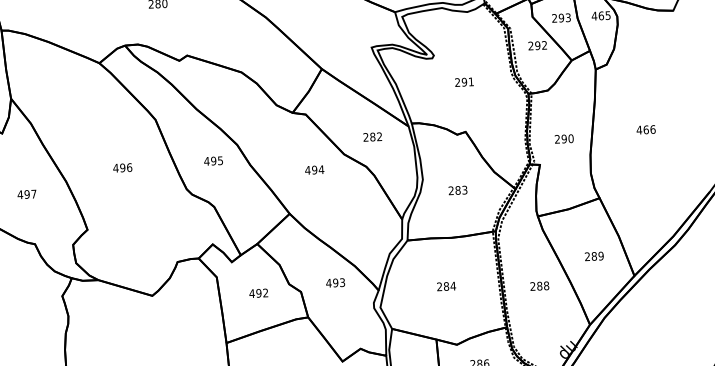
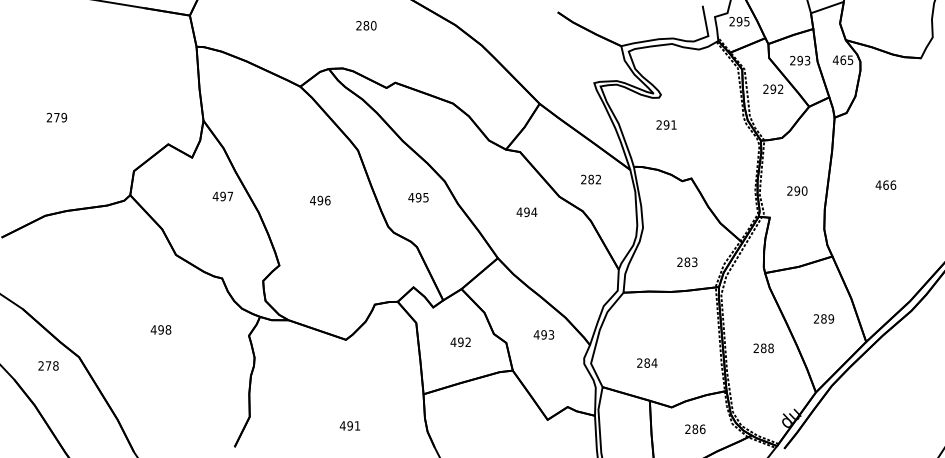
text: (464, 81) -> (666, 124), moved
text: (458, 189) -> (687, 261), moved
text: (26, 194) -> (222, 196), moved
text: (446, 285) -> (647, 362), moved

